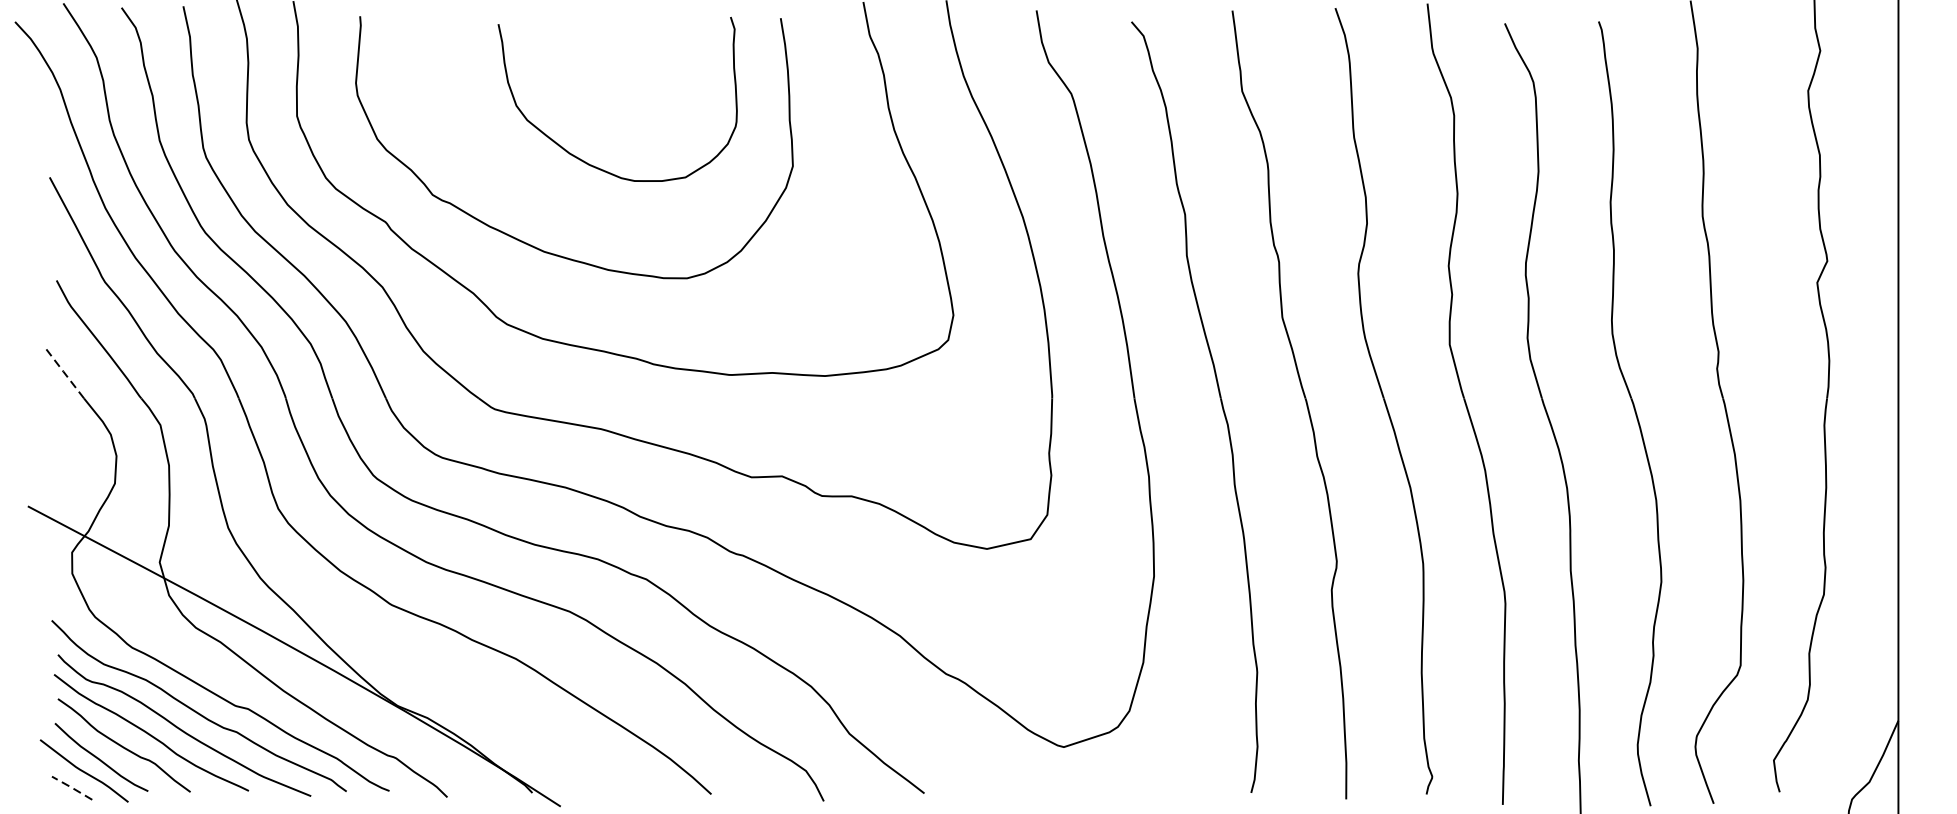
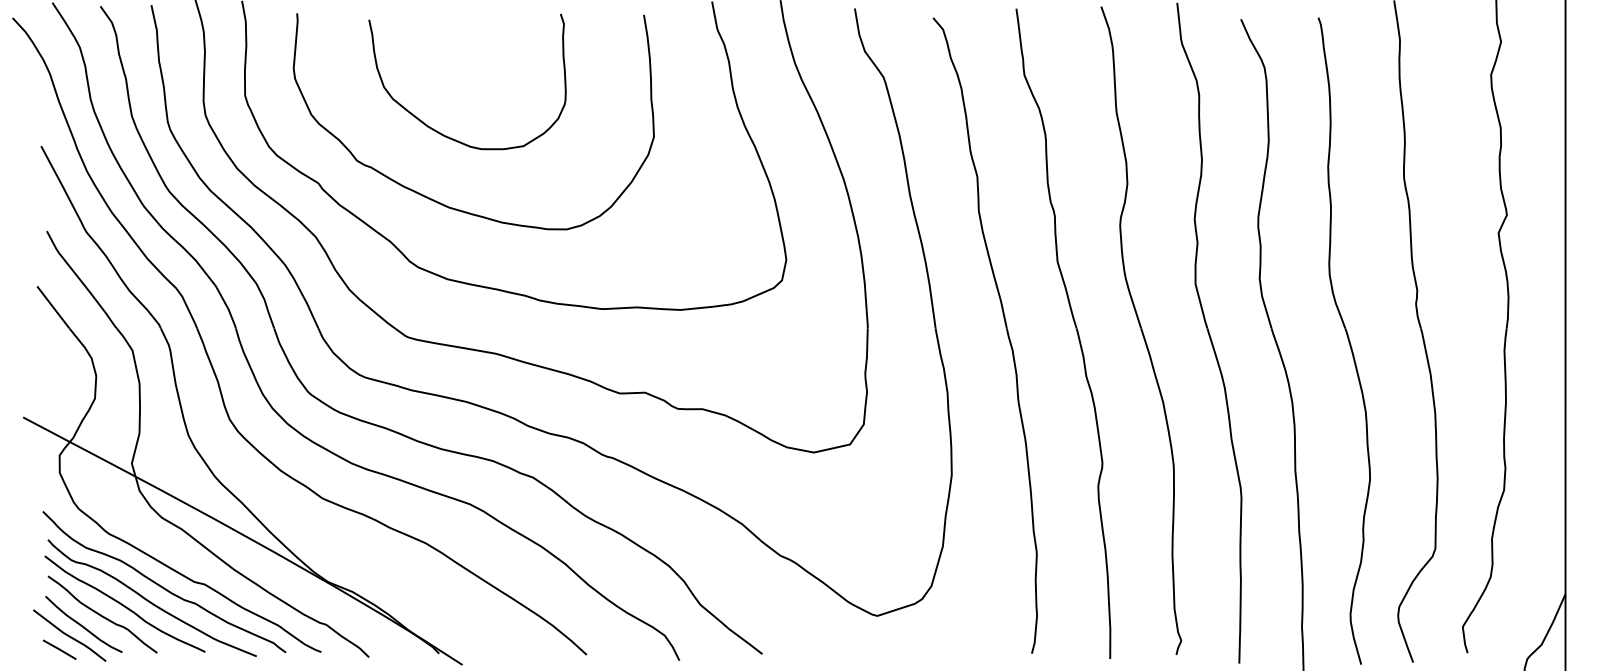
curve: (581, 158) -> (437, 130), moved
line: (63, 371) -> (52, 306), dashed -> solid
line: (71, 787) -> (59, 649), dashed -> solid

